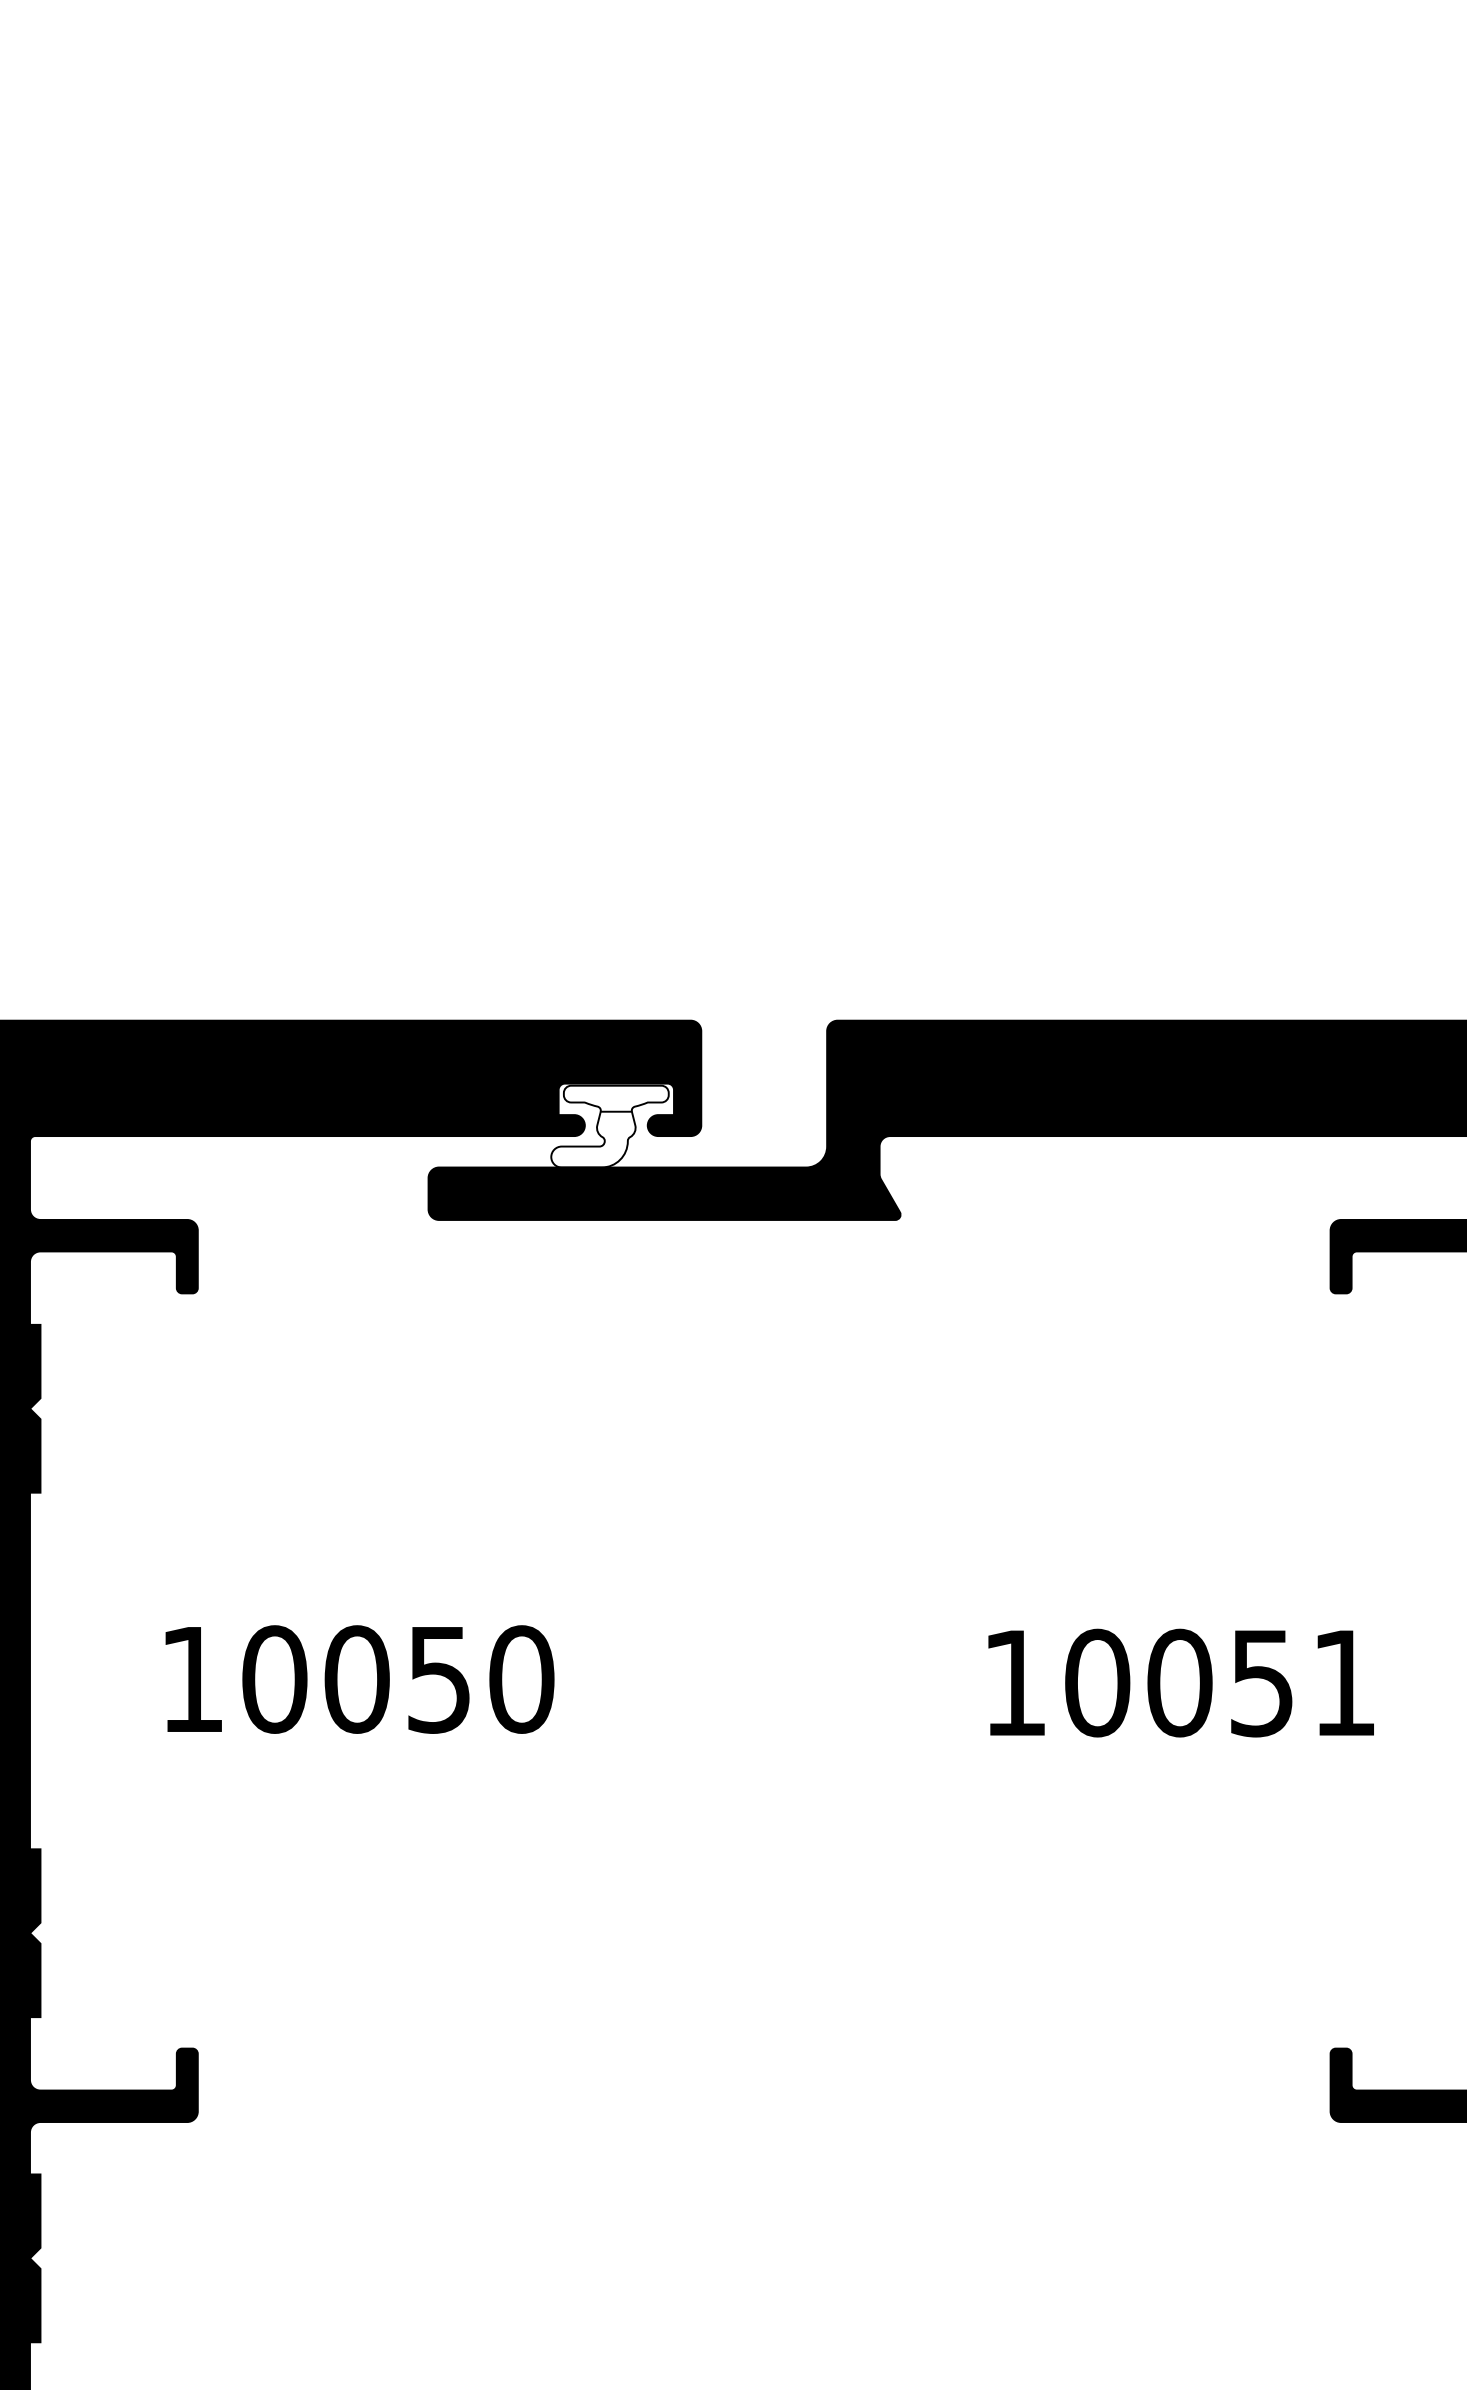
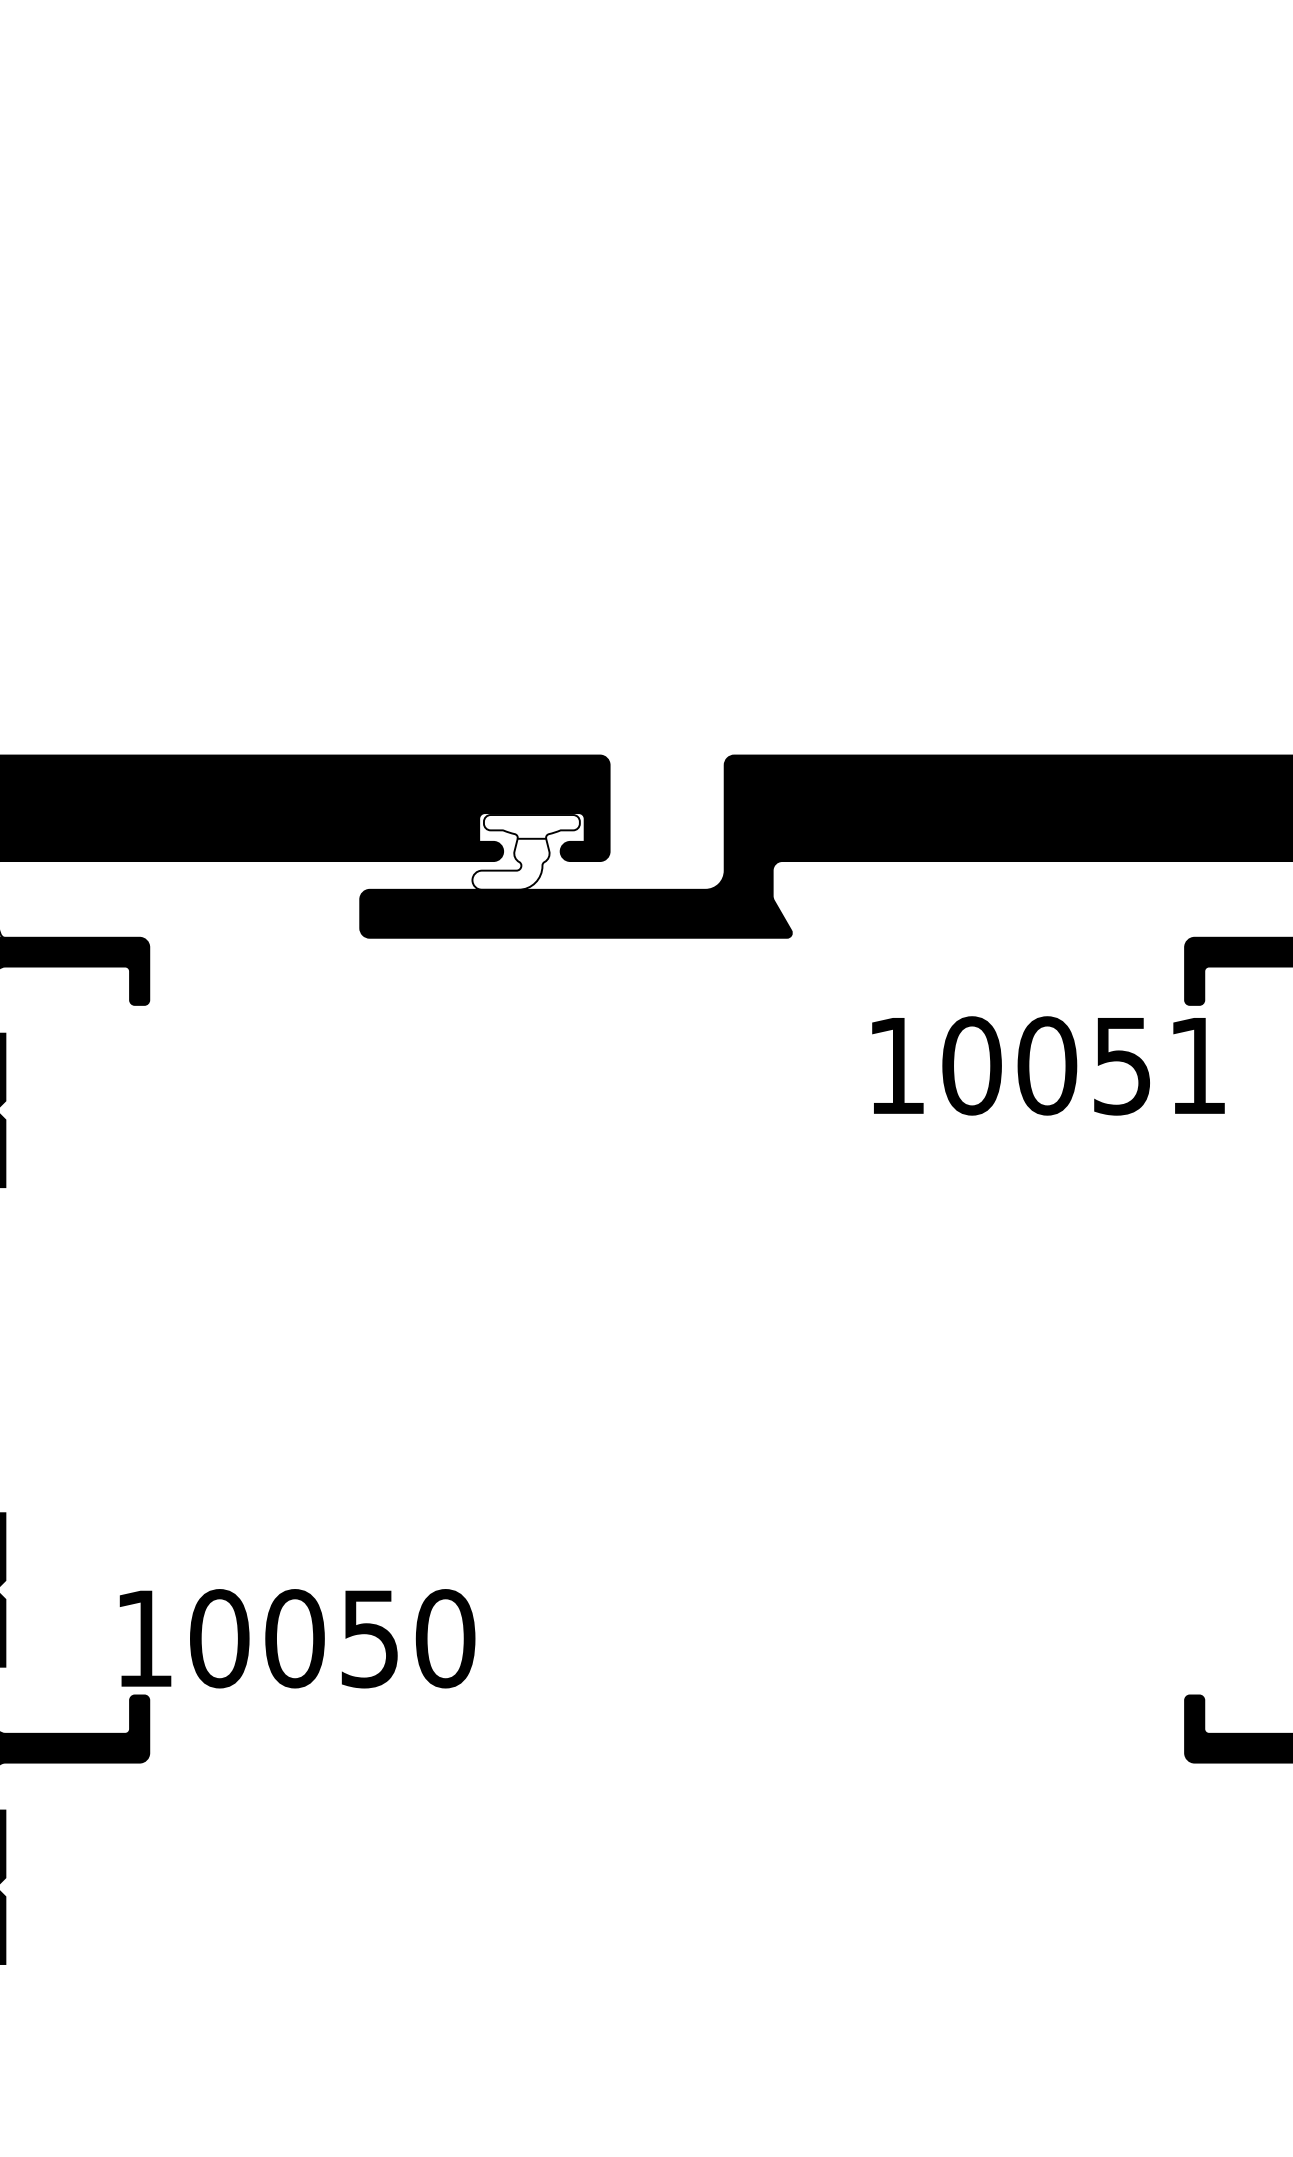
text: (359, 1679) -> (297, 1638), moved
text: (1180, 1682) -> (1047, 1065), moved

